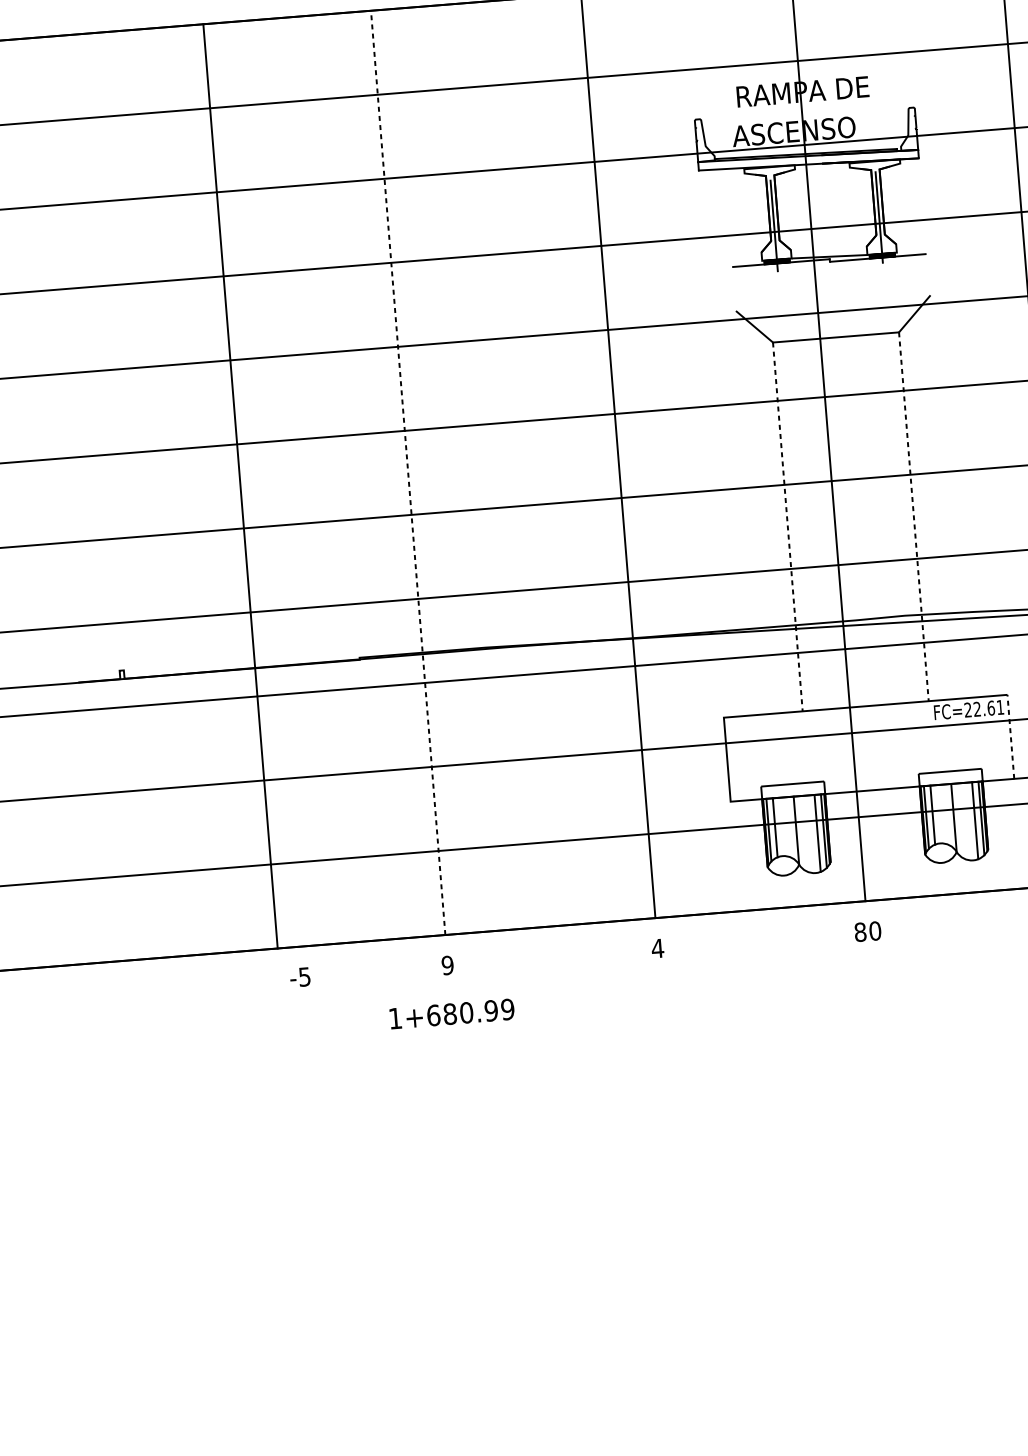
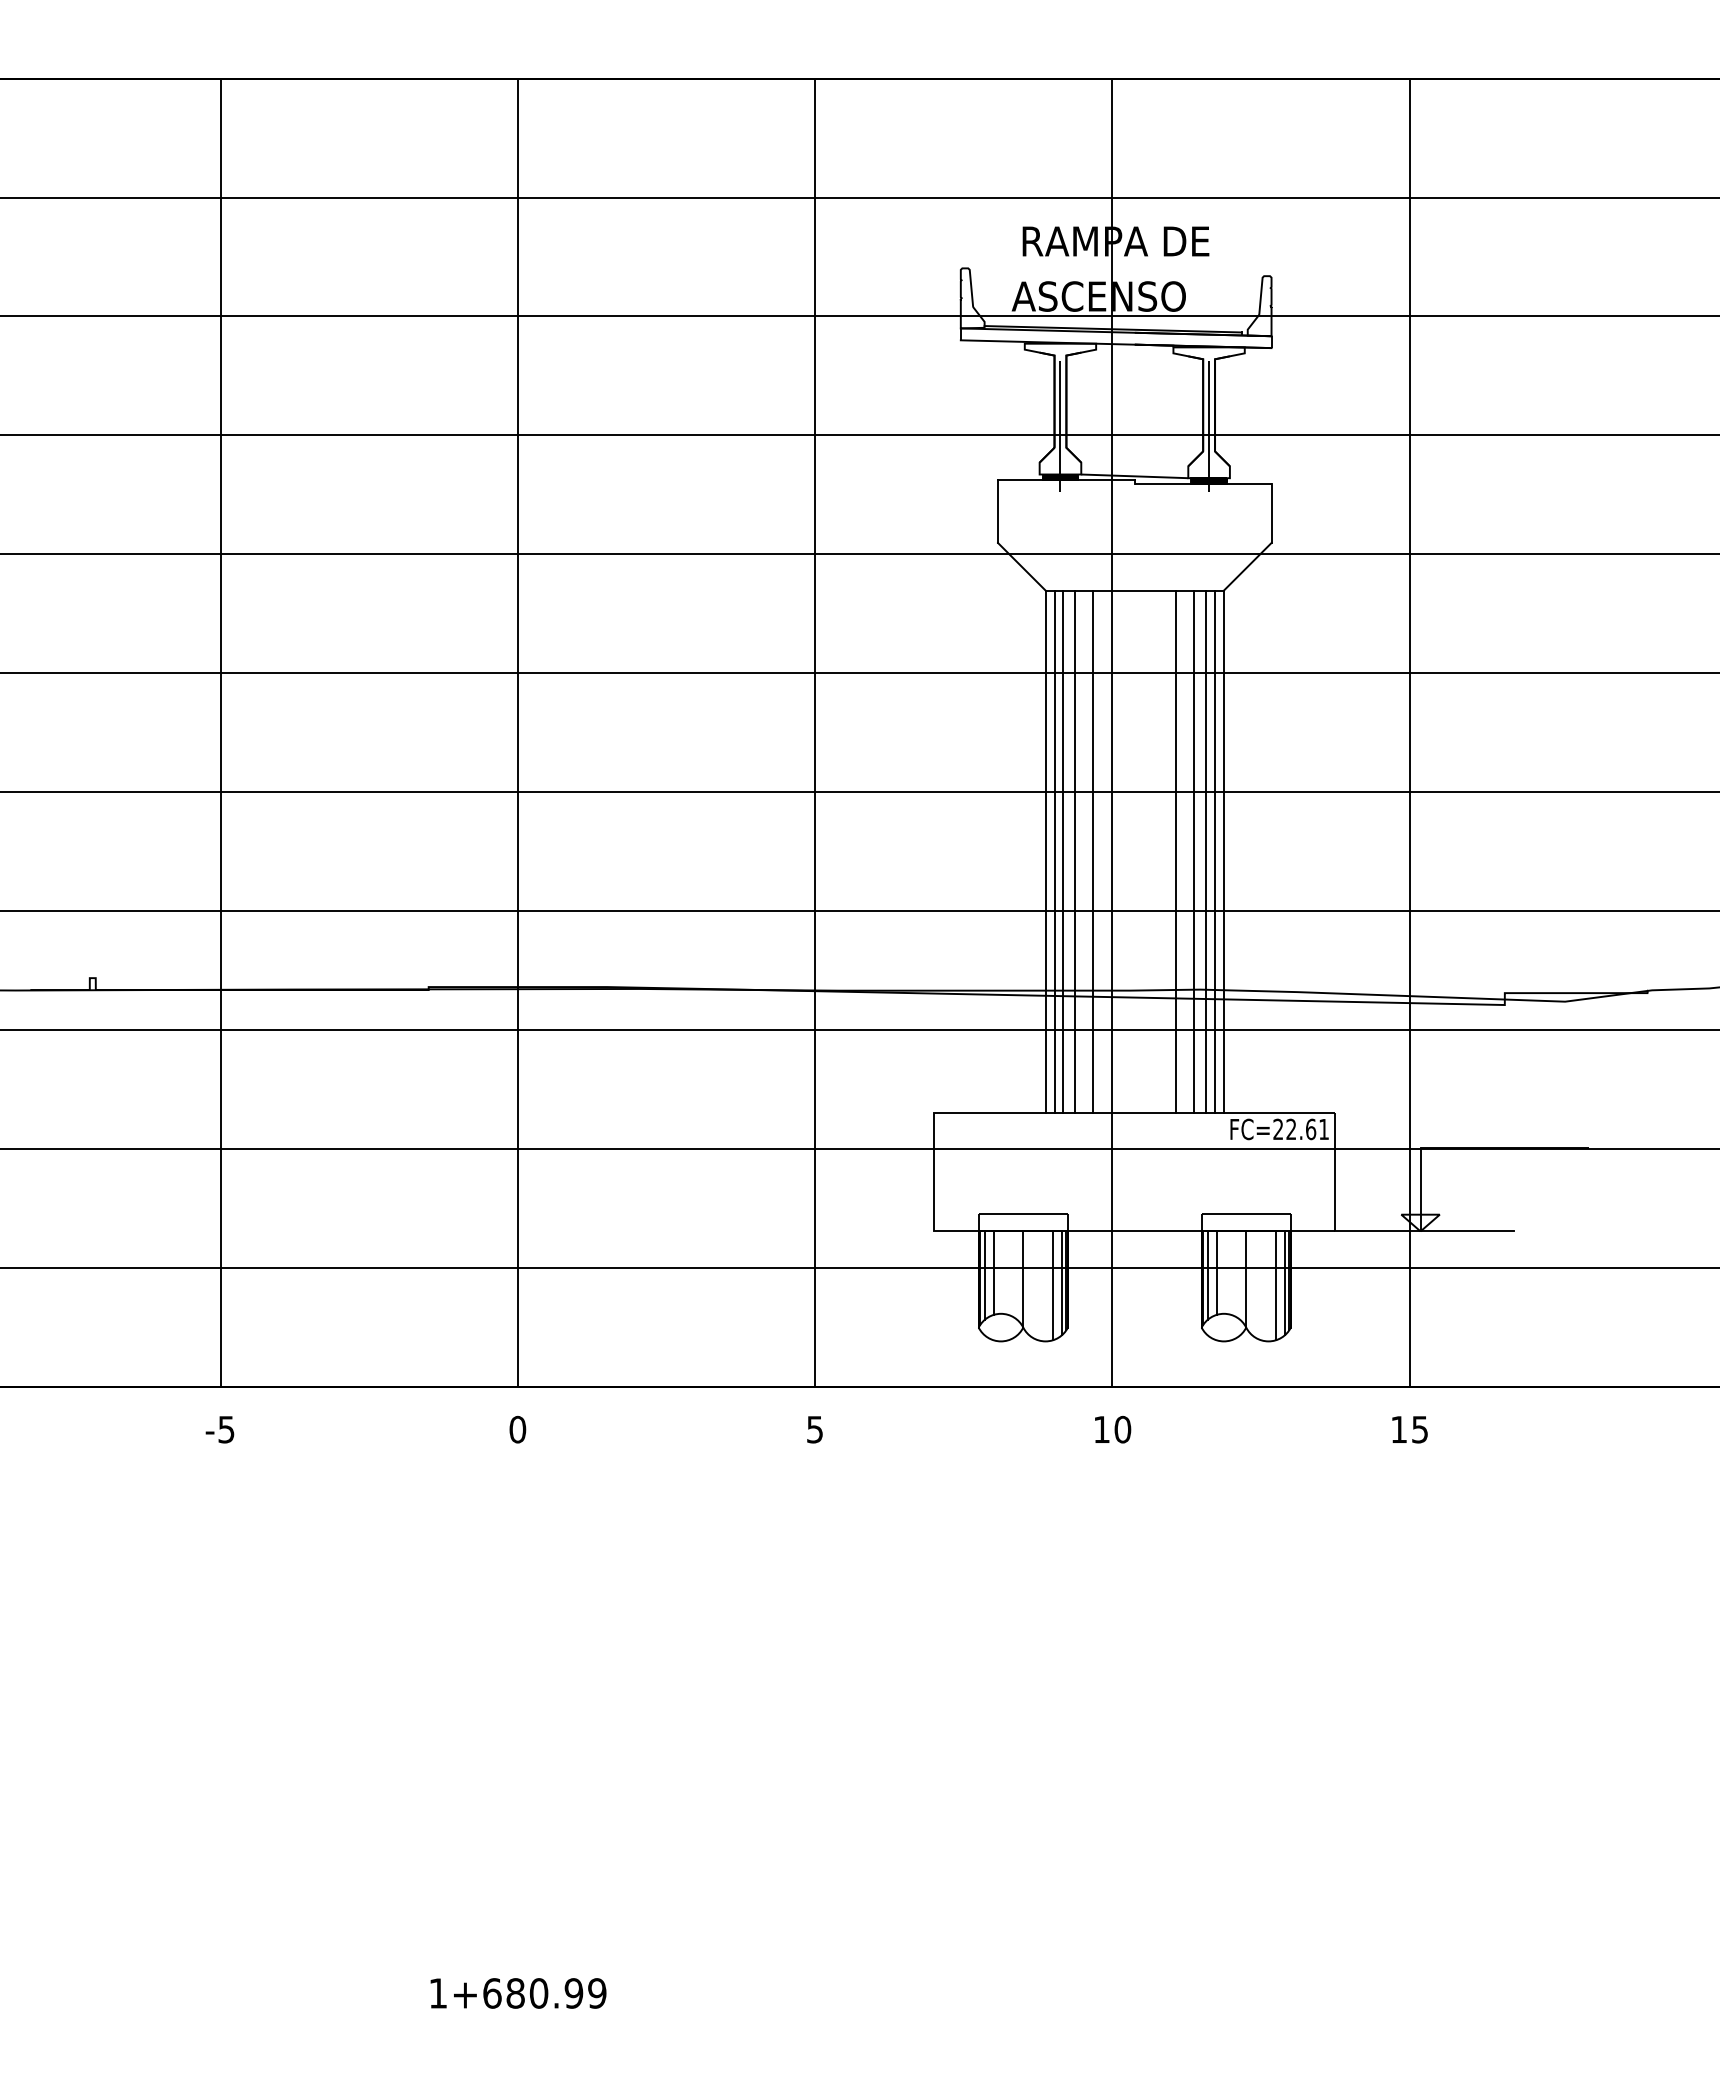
line: (928, 275) -> (1271, 513), added
line: (735, 289) -> (998, 511), added
line: (407, 472) -> (517, 732), dashed -> solid
line: (240, 486) -> (220, 732), moved
line: (913, 516) -> (1223, 851), dashed -> solid
line: (901, 517) -> (1206, 851), added
line: (907, 517) -> (1215, 851), added
line: (893, 518) -> (1194, 851), added
line: (880, 519) -> (1176, 851), added
line: (821, 524) -> (1093, 851), added
line: (800, 525) -> (1063, 851), added
line: (808, 525) -> (1075, 851), added
line: (787, 526) -> (1045, 851), dashed -> solid
line: (794, 526) -> (1054, 851), added
line: (1010, 736) -> (1335, 1171), dashed -> solid
text: (860, 932) -> (1101, 1429), 80 -> 10
text: (657, 948) -> (814, 1429), 4 -> 5
text: (447, 965) -> (517, 1429), 9 -> 0
text: (299, 977) -> (219, 1429), moved
text: (452, 1014) -> (518, 1993), moved

